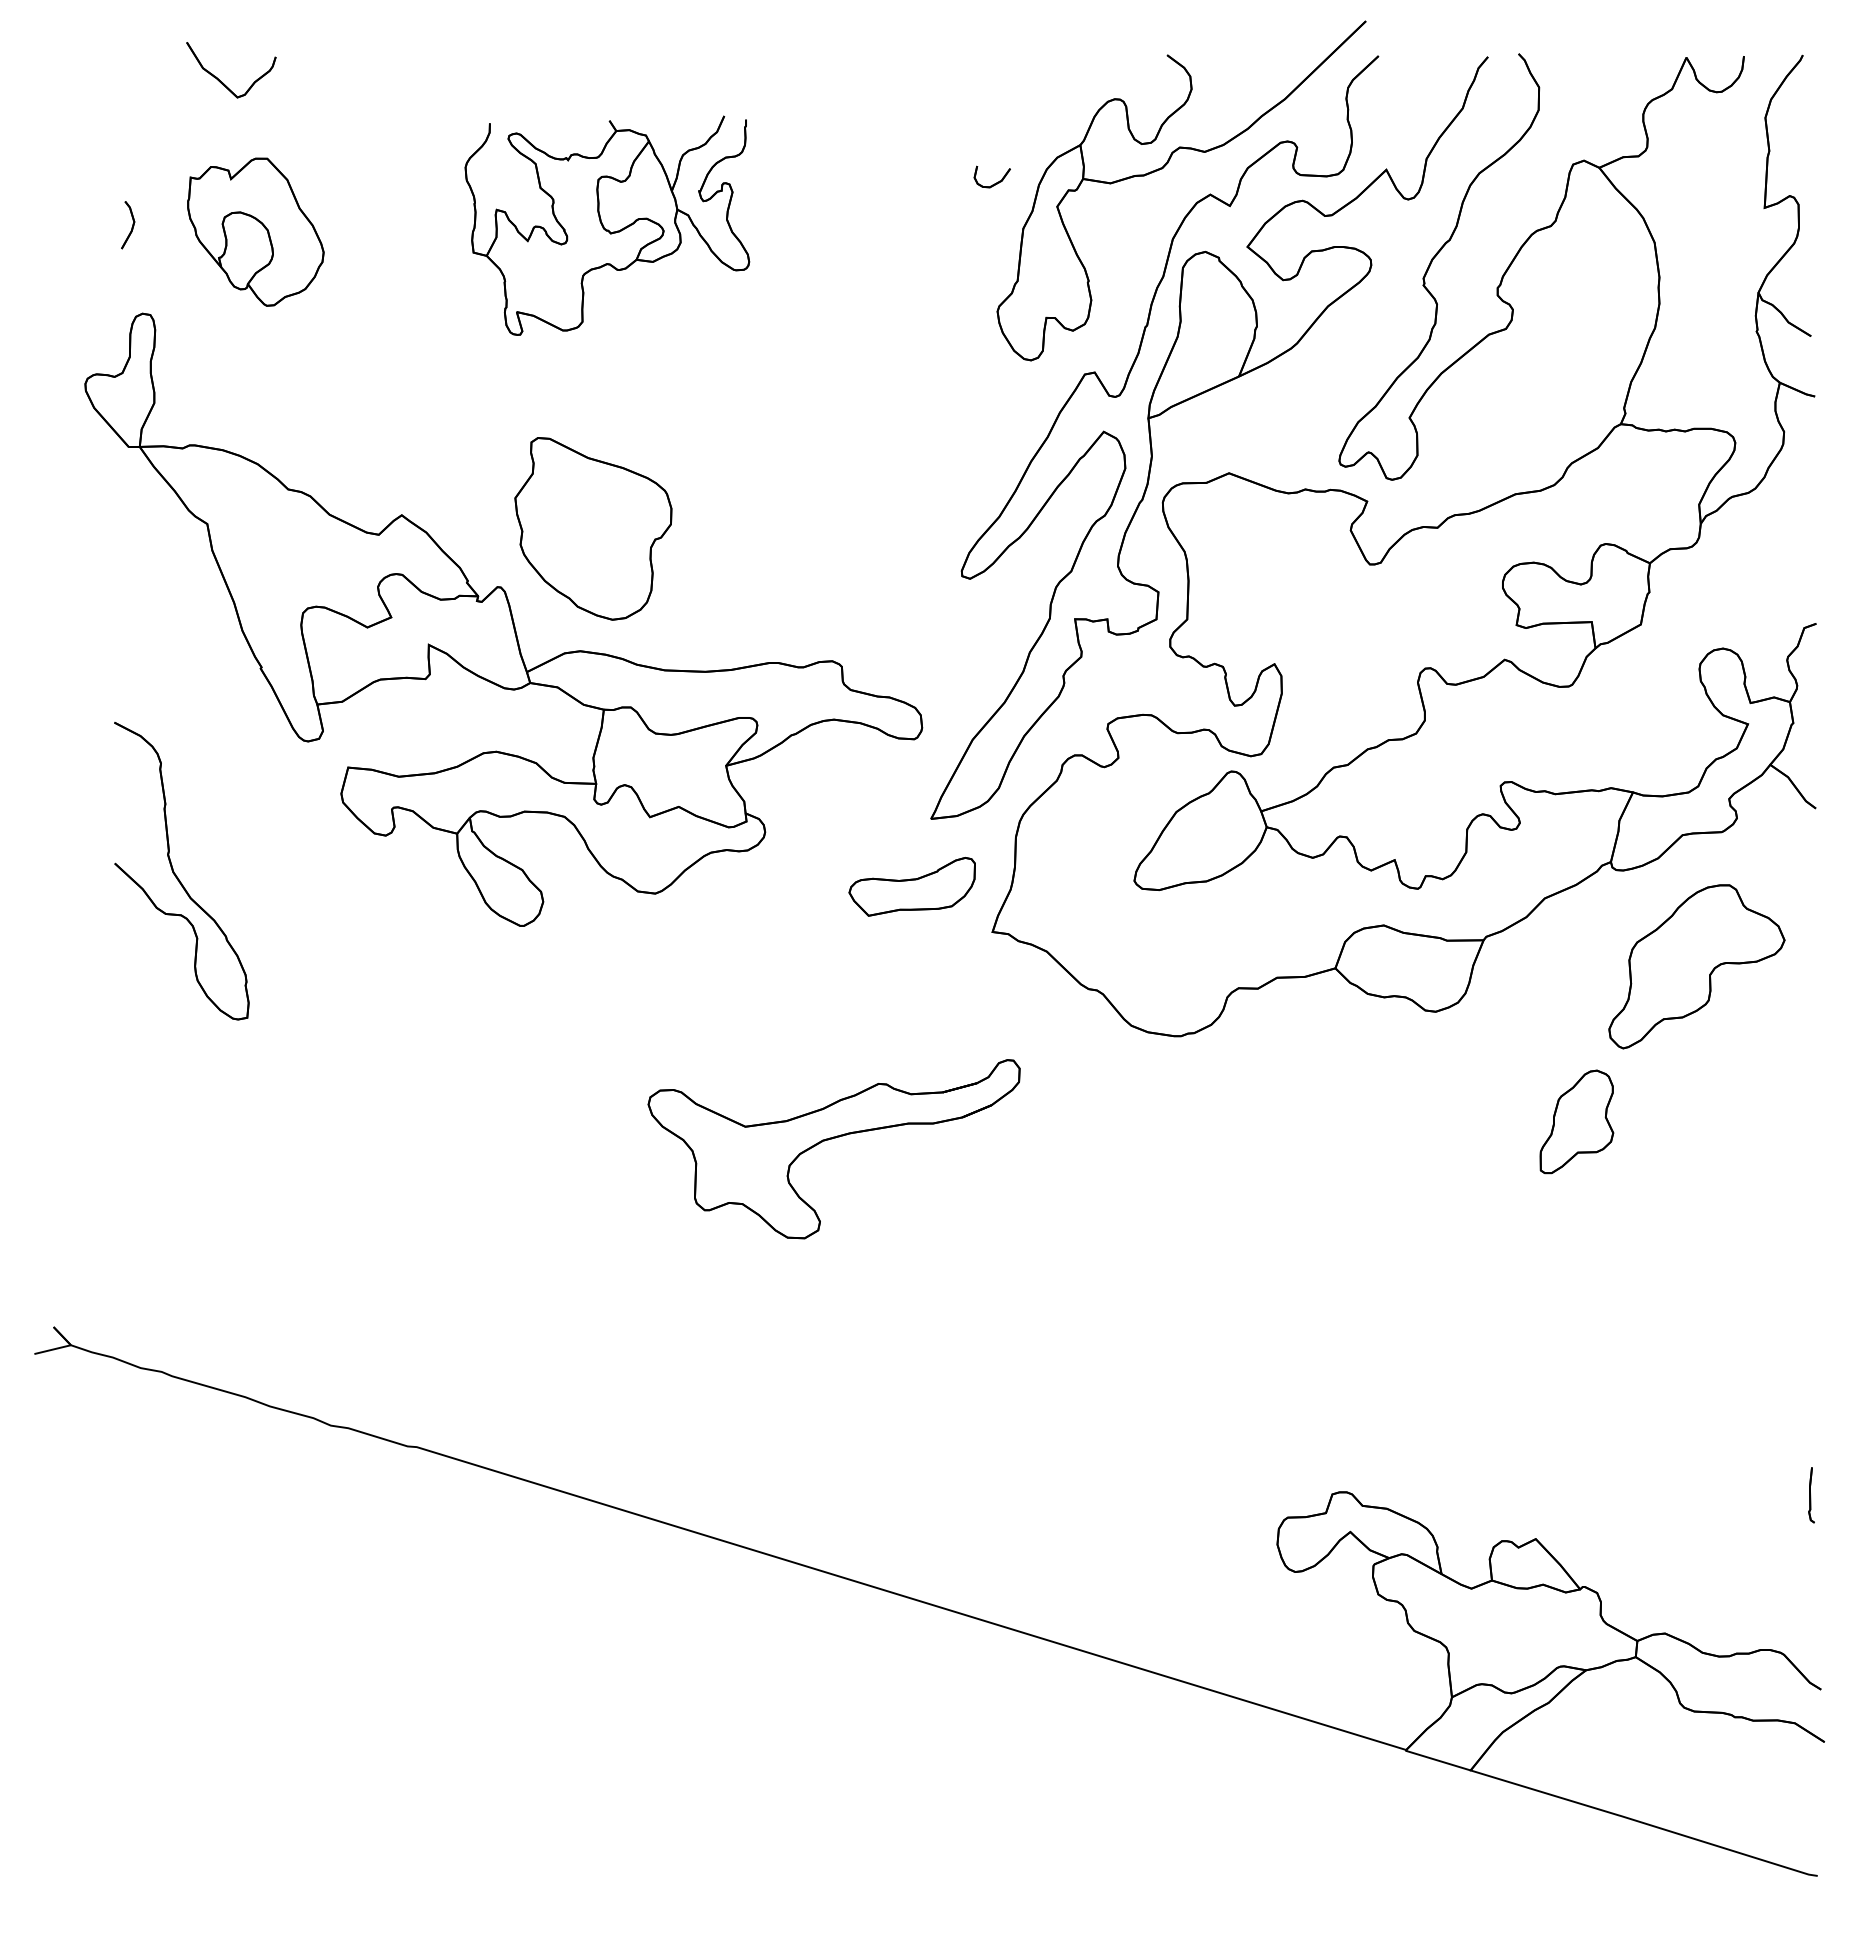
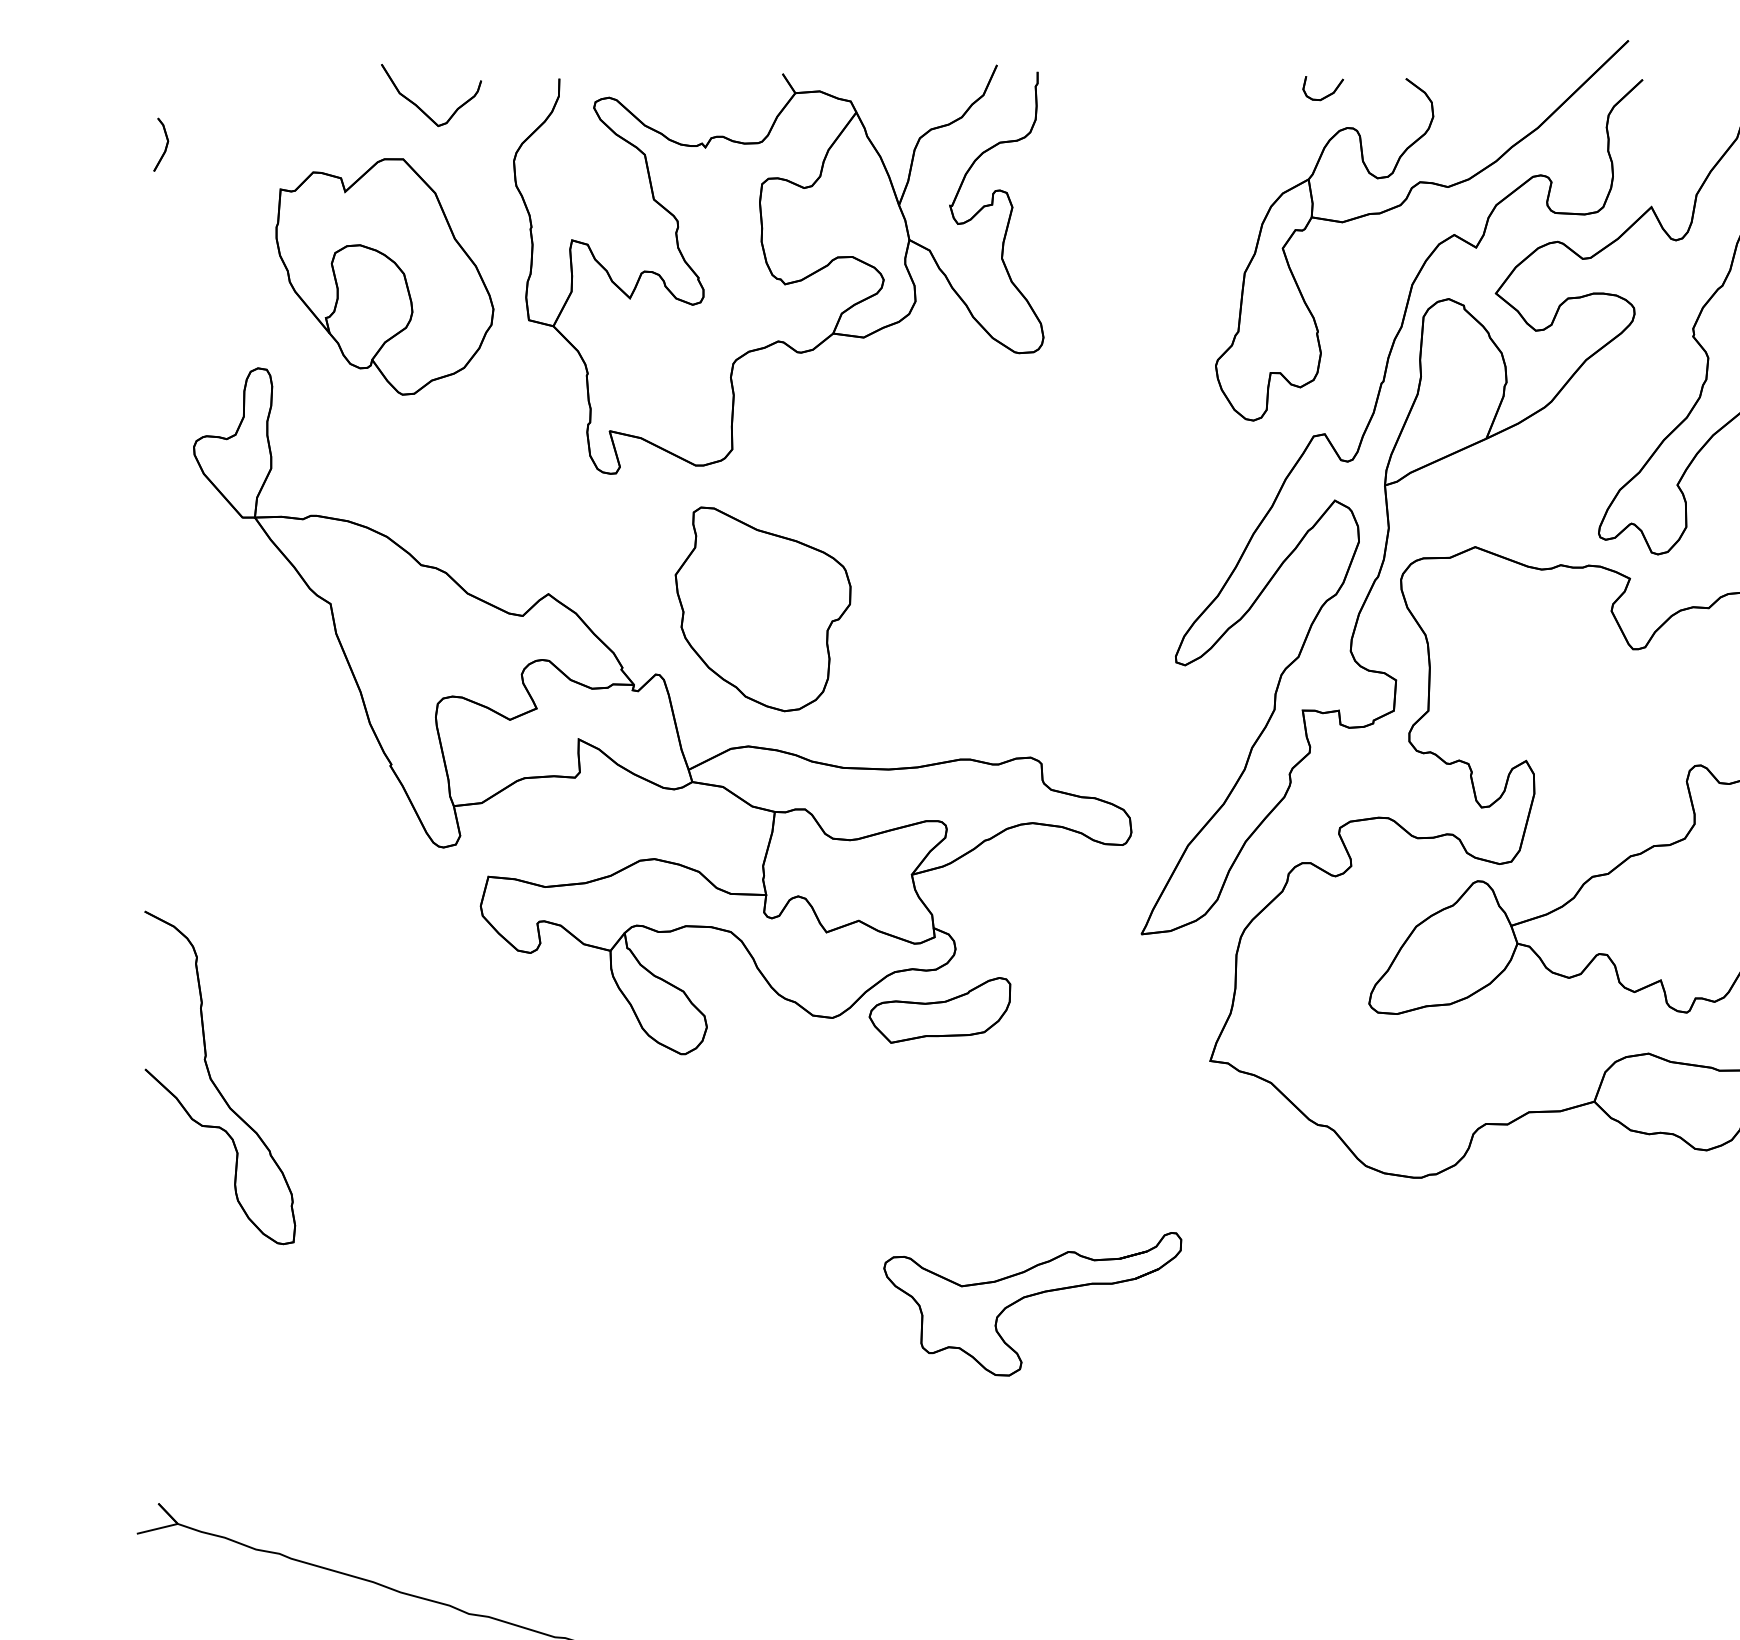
part: (223, 82) -> (422, 109), moved
part: (994, 183) -> (1325, 95), moved
part: (128, 225) -> (161, 145), moved
part: (607, 225) -> (778, 269), size x1.67
part: (255, 232) -> (384, 277), size x1.43
part: (181, 871) -> (219, 1078), moved
part: (911, 886) -> (939, 1010), moved
part: (833, 1148) -> (1032, 1303), size x0.71

